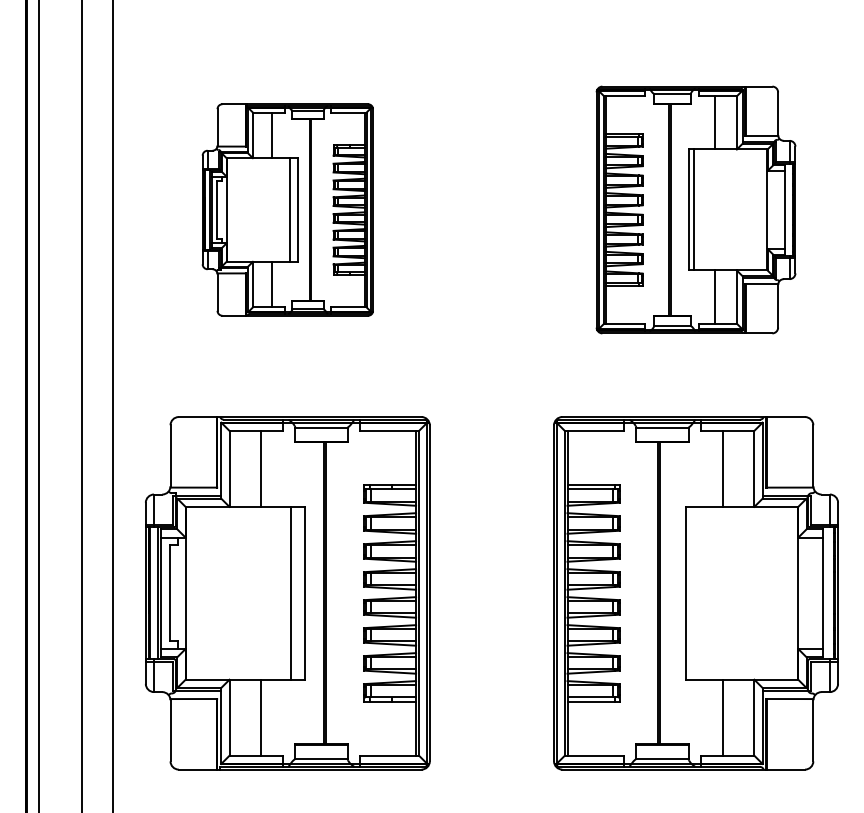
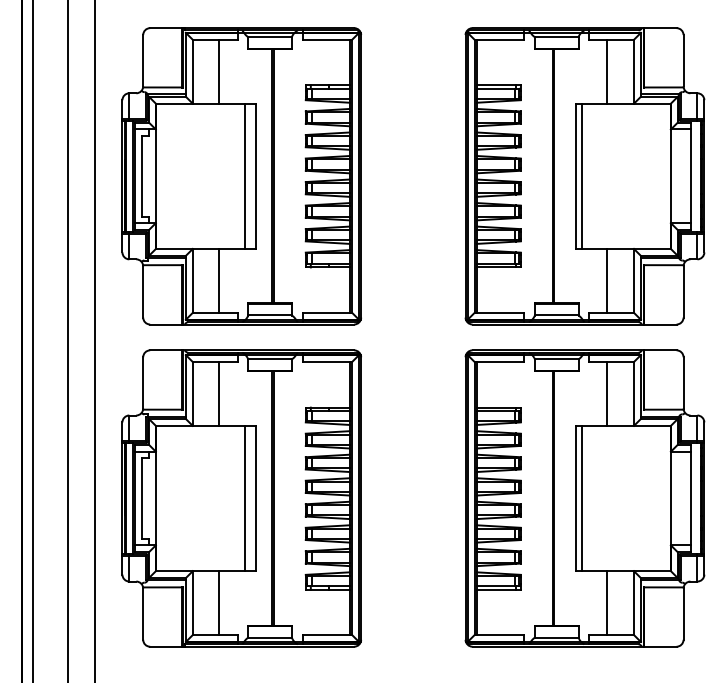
part: (287, 209) -> (241, 175), size x1.67
part: (695, 209) -> (584, 175), size x1.43
line: (692, 592) -> (581, 497), added

